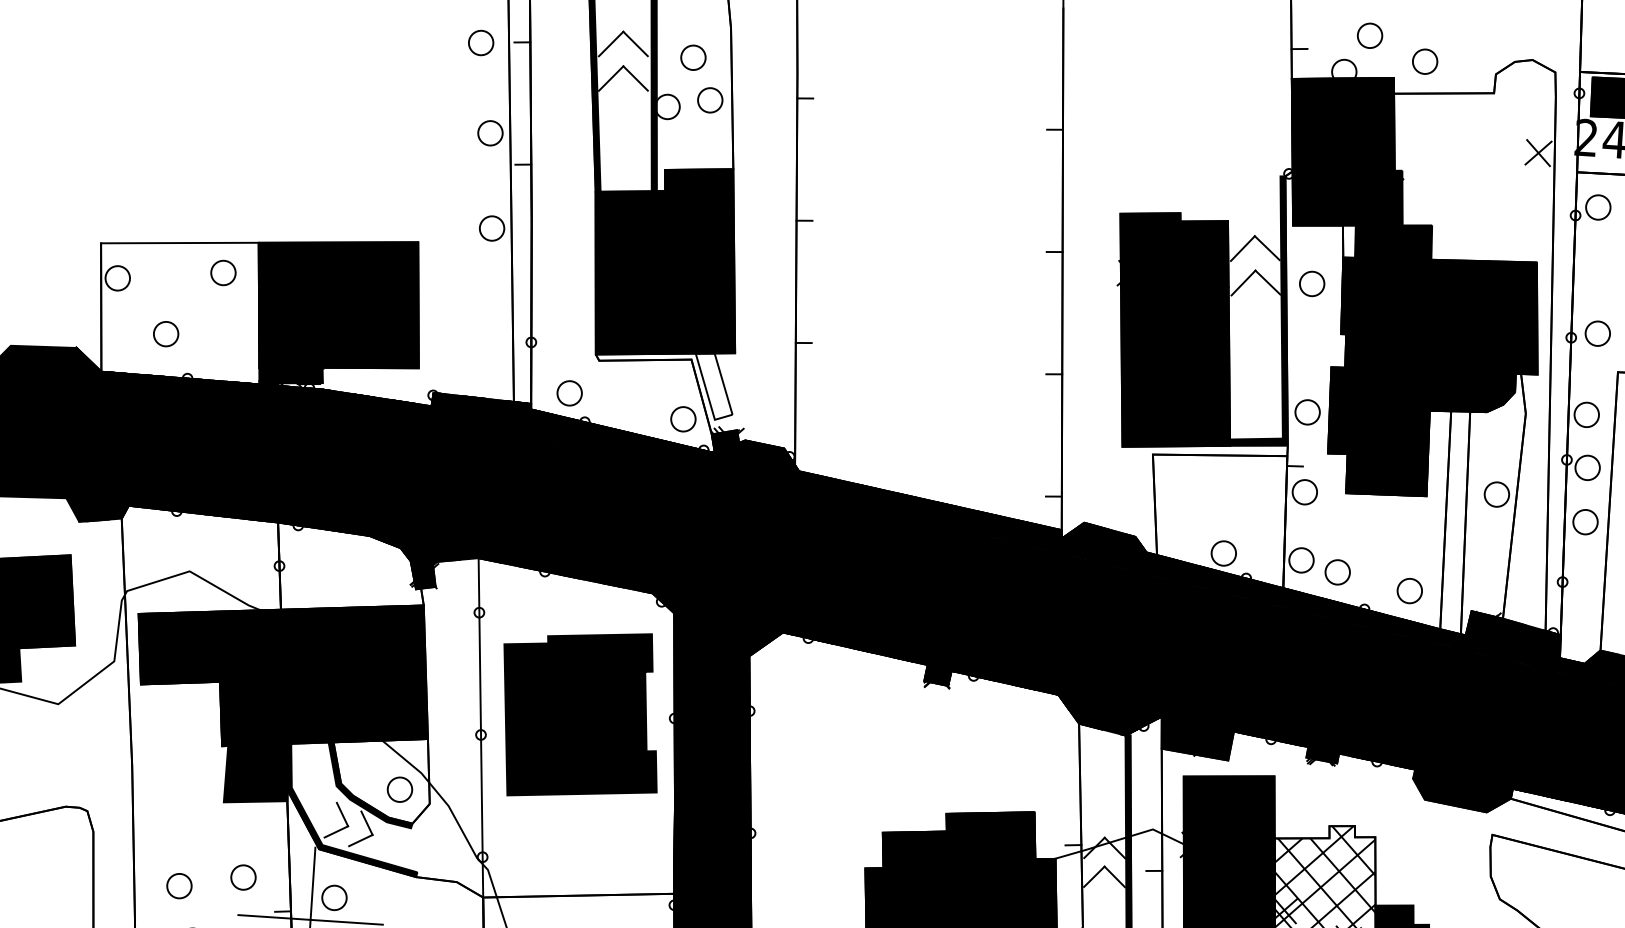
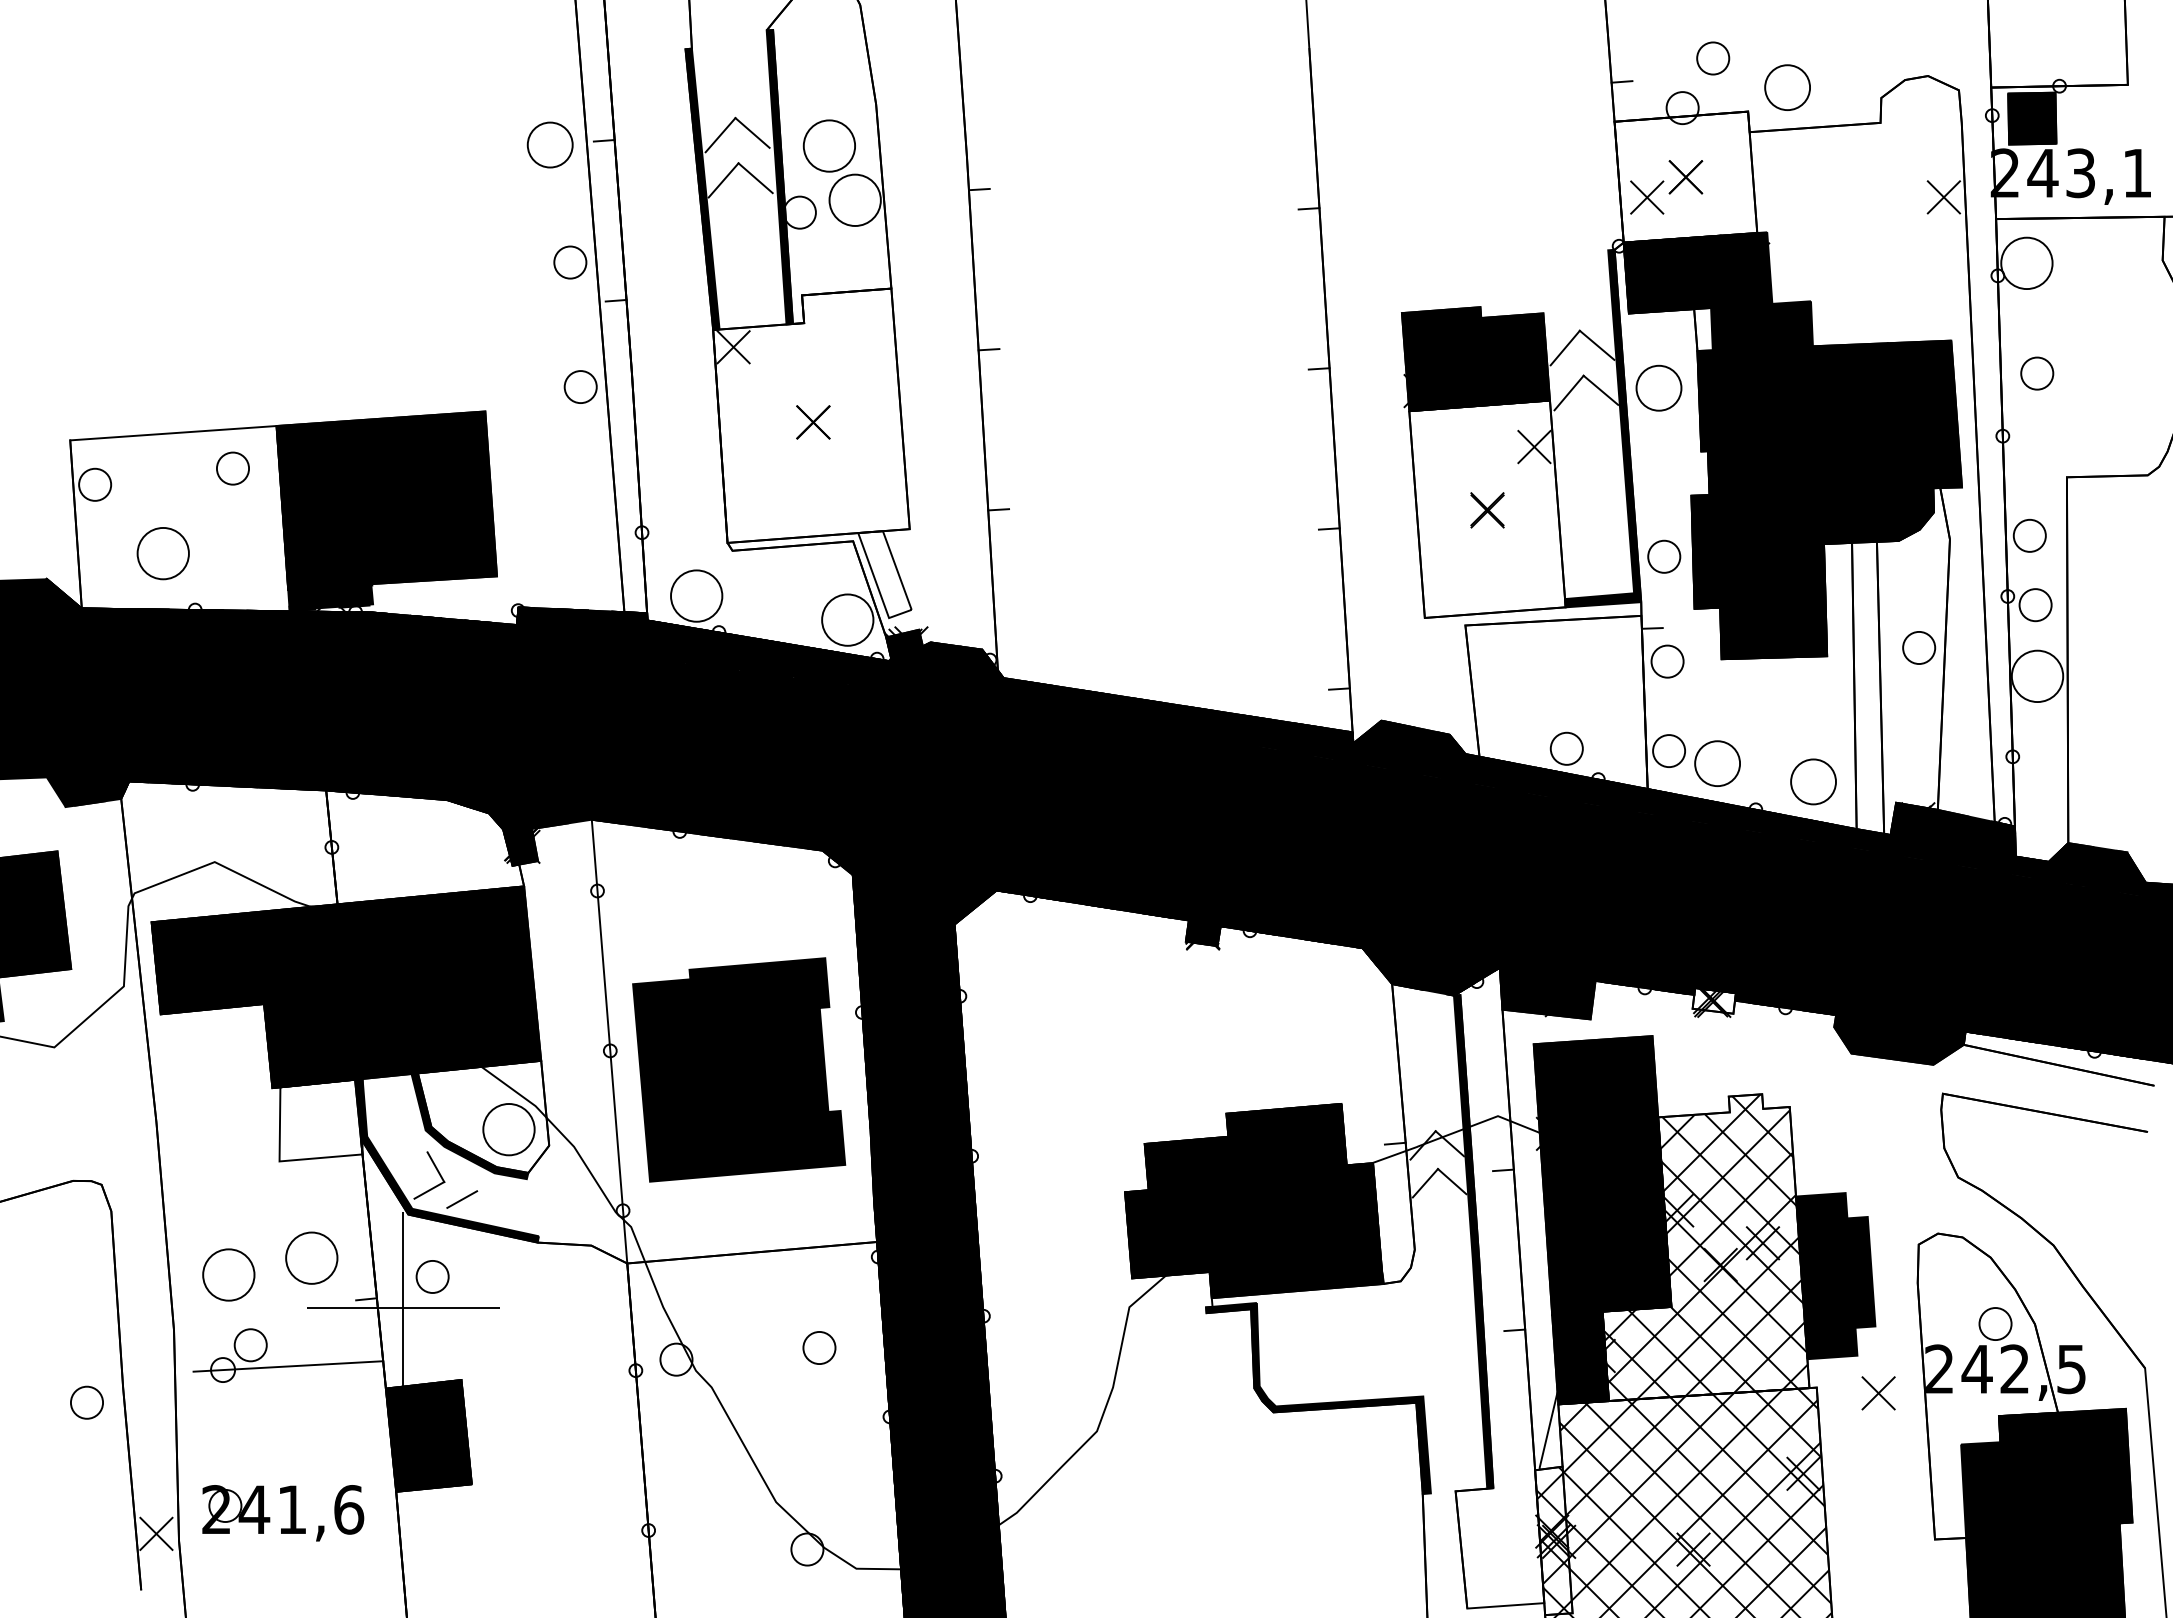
circle: (481, 43) -> (550, 145), size x1.4
circle: (693, 58) -> (829, 146), size x1.6
circle: (1425, 61) -> (1787, 87), size x1.4
circle: (710, 100) -> (855, 200), size x1.6
fill: (1343, 124) -> (1685, 176), removed
circle: (1598, 207) -> (2026, 263), size x1.6
fill: (666, 261) -> (811, 415), removed
circle: (1311, 284) -> (1658, 388), size x1.4
circle: (1598, 333) -> (2037, 373), moved
circle: (166, 334) -> (163, 553), size x1.6
fill: (1175, 366) -> (1487, 508), removed
circle: (569, 393) -> (696, 596), size x1.6
circle: (683, 419) -> (847, 620), size x1.6
circle: (1585, 522) -> (2037, 676), size x1.6
circle: (1337, 572) -> (1717, 763), size x1.4
circle: (1409, 590) -> (1813, 781), size x1.4
part: (581, 714) -> (739, 1069), moved
fill: (1322, 752) -> (1713, 1000), removed
fill: (257, 772) -> (320, 1119), removed
circle: (399, 789) -> (508, 1129), size x1.6
line: (366, 823) -> (468, 1176), removed
circle: (243, 877) -> (311, 1258), size x1.6
circle: (179, 885) -> (228, 1274), size x1.6

